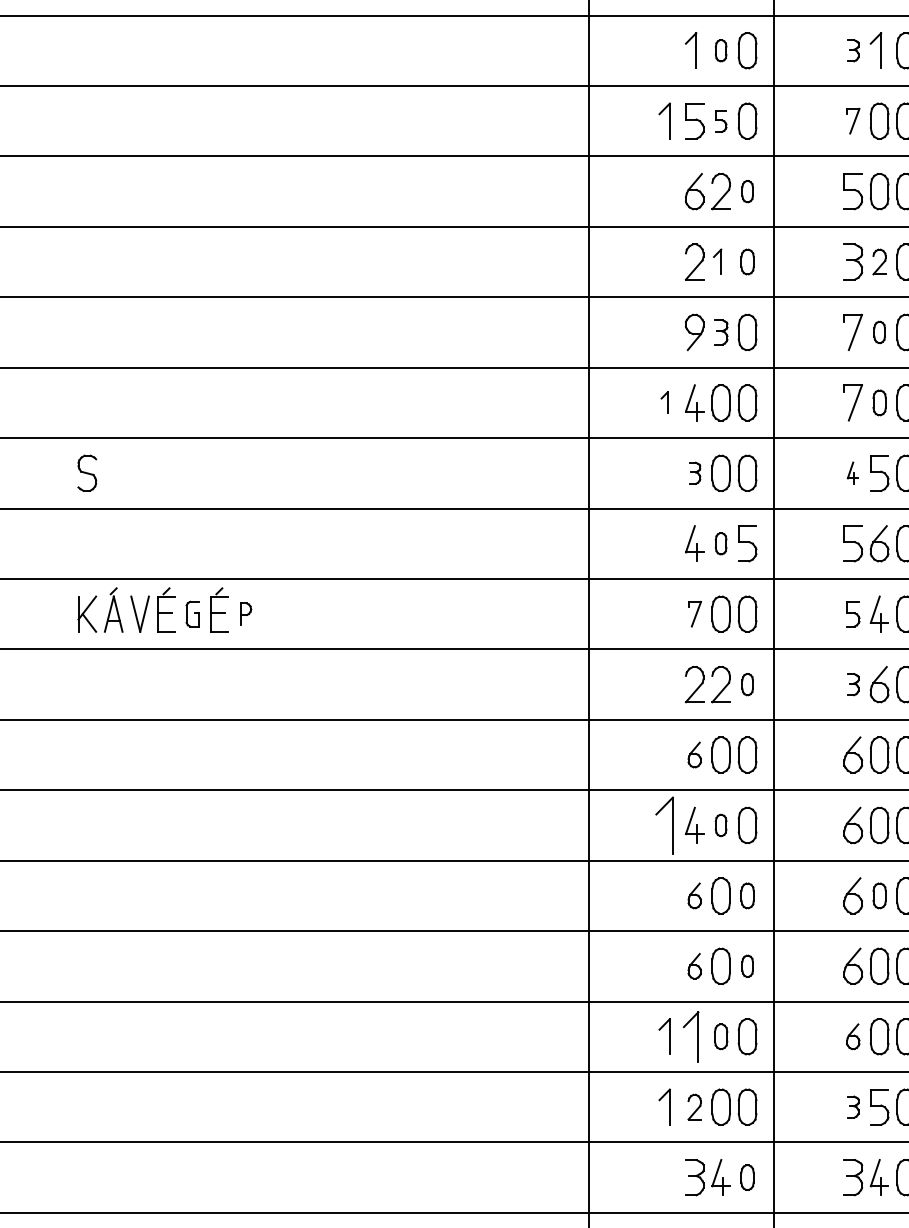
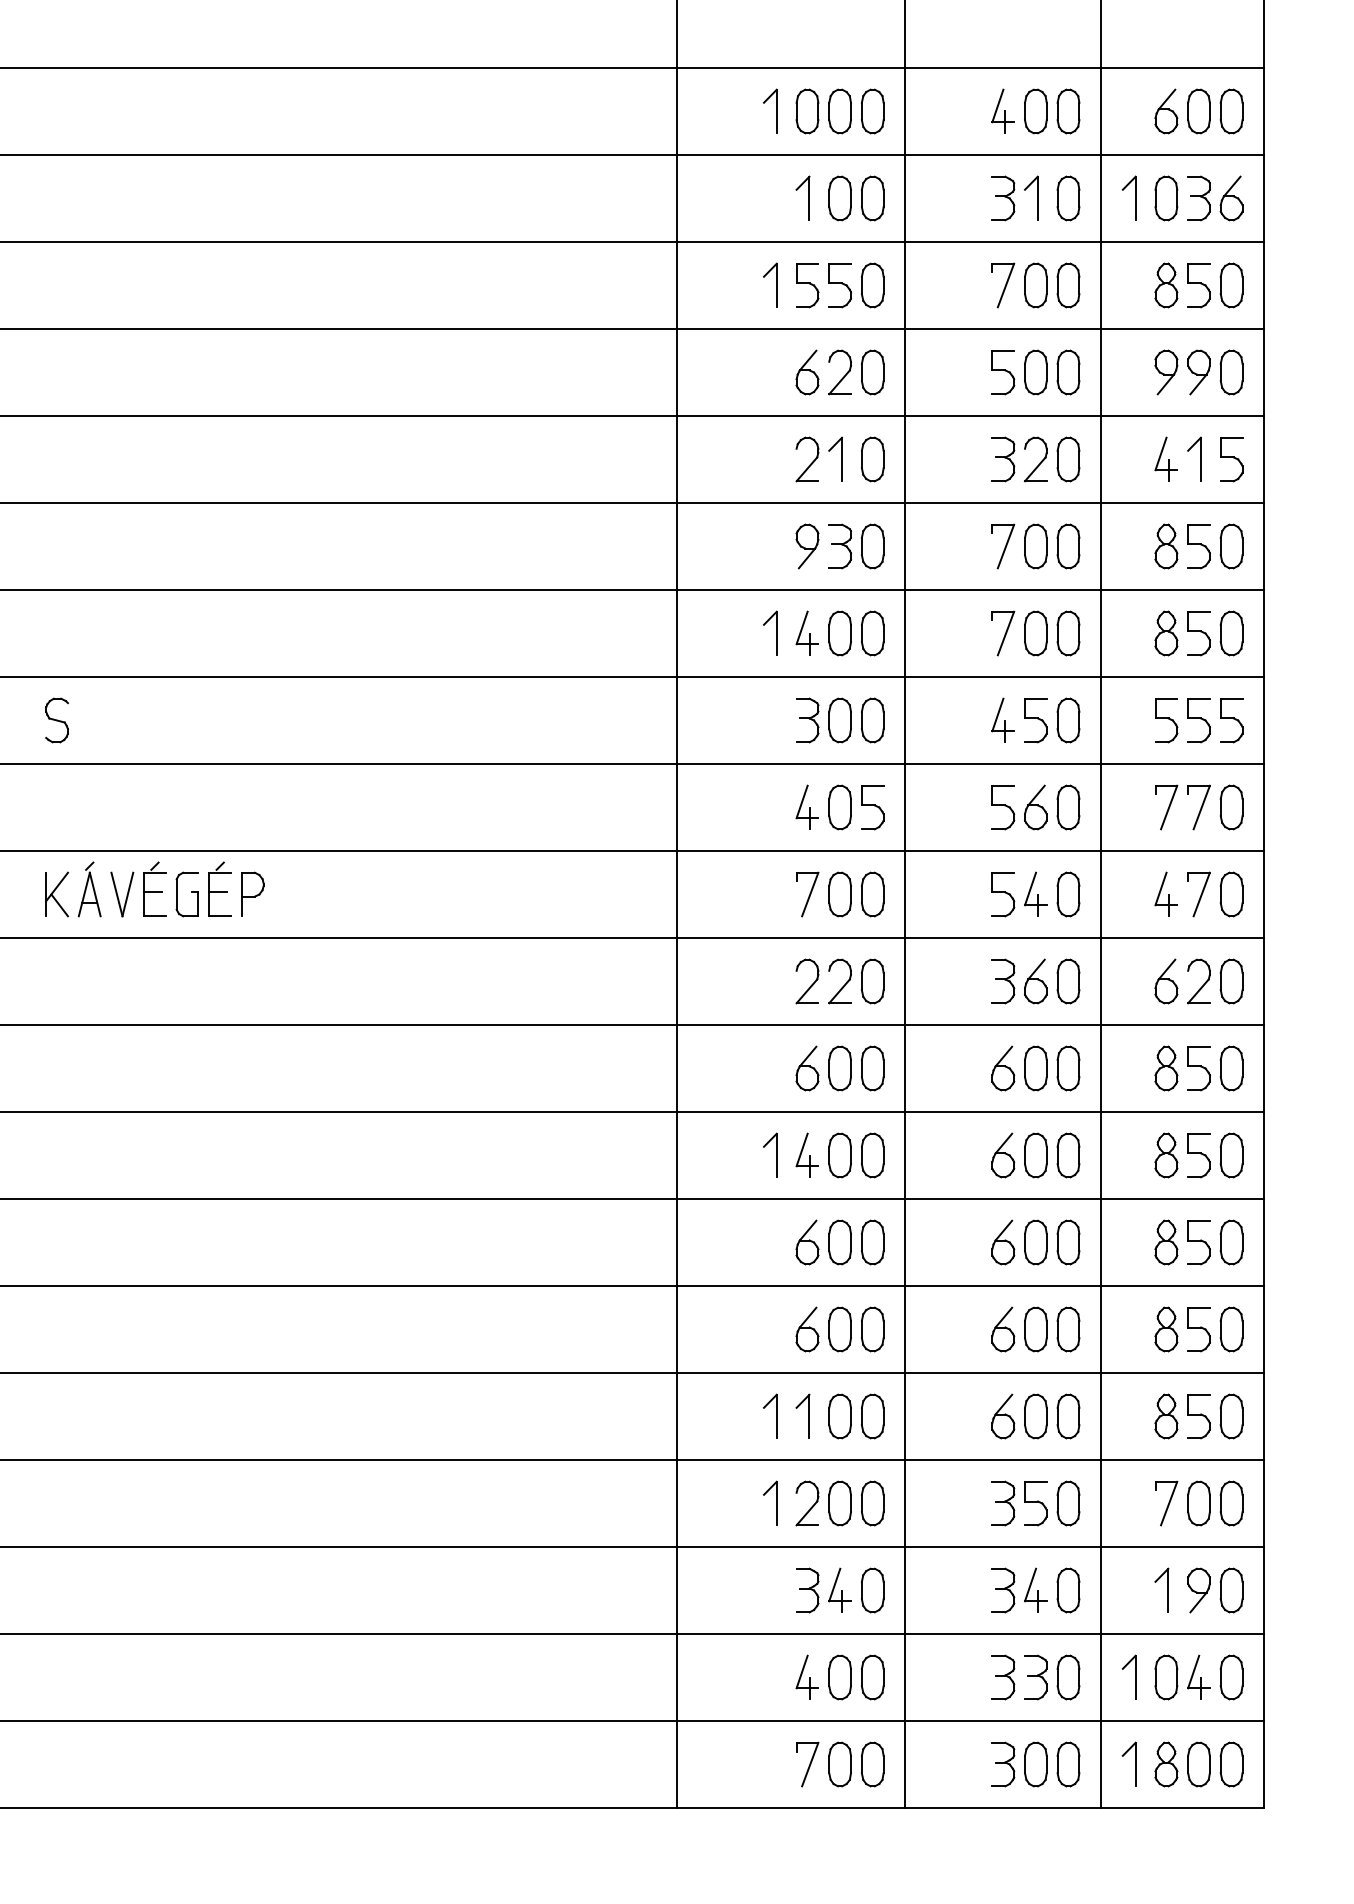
part: (720, 50) -> (839, 198), size x1.67
part: (853, 50) -> (1003, 198), size x1.67
part: (720, 121) -> (839, 285), size x1.67
part: (853, 121) -> (1003, 285), size x1.43
part: (747, 191) -> (872, 372), size x1.67
part: (717, 261) -> (835, 458), size x1.43
part: (747, 262) -> (872, 459), size x1.43
part: (879, 262) -> (1035, 459), size x1.43
part: (721, 332) -> (840, 546), size x1.43
part: (879, 332) -> (1035, 546), size x1.67
part: (664, 402) -> (770, 632), size x1.67
part: (879, 402) -> (1035, 633), size x1.43
part: (852, 472) -> (1002, 719), size x1.67
part: (694, 473) -> (807, 720), size x1.67
part: (720, 543) -> (839, 807), size x1.67
part: (245, 613) -> (252, 893), size x1.67
part: (192, 614) -> (186, 894), size x1.43
part: (694, 614) -> (807, 894), size x1.43
part: (853, 614) -> (1003, 894), size x1.43
part: (747, 684) -> (872, 981), size x1.67
part: (853, 684) -> (1003, 981), size x1.67
part: (694, 755) -> (807, 1068), size x1.43
part: (664, 824) -> (770, 1154), size x0.62
part: (720, 825) -> (839, 1155), size x1.67
part: (694, 895) -> (807, 1242), size x1.43
part: (747, 895) -> (872, 1242), size x1.43
part: (879, 895) -> (1035, 1242), size x1.43
part: (694, 966) -> (807, 1329), size x1.43
part: (747, 966) -> (872, 1329), size x1.67
part: (690, 1035) -> (802, 1415), size x0.71
part: (720, 1036) -> (839, 1416), size x1.43
part: (853, 1036) -> (1003, 1416), size x1.43
part: (694, 1107) -> (807, 1503), size x1.43
part: (853, 1107) -> (1003, 1503), size x1.67
part: (747, 1177) -> (872, 1590), size x1.43

